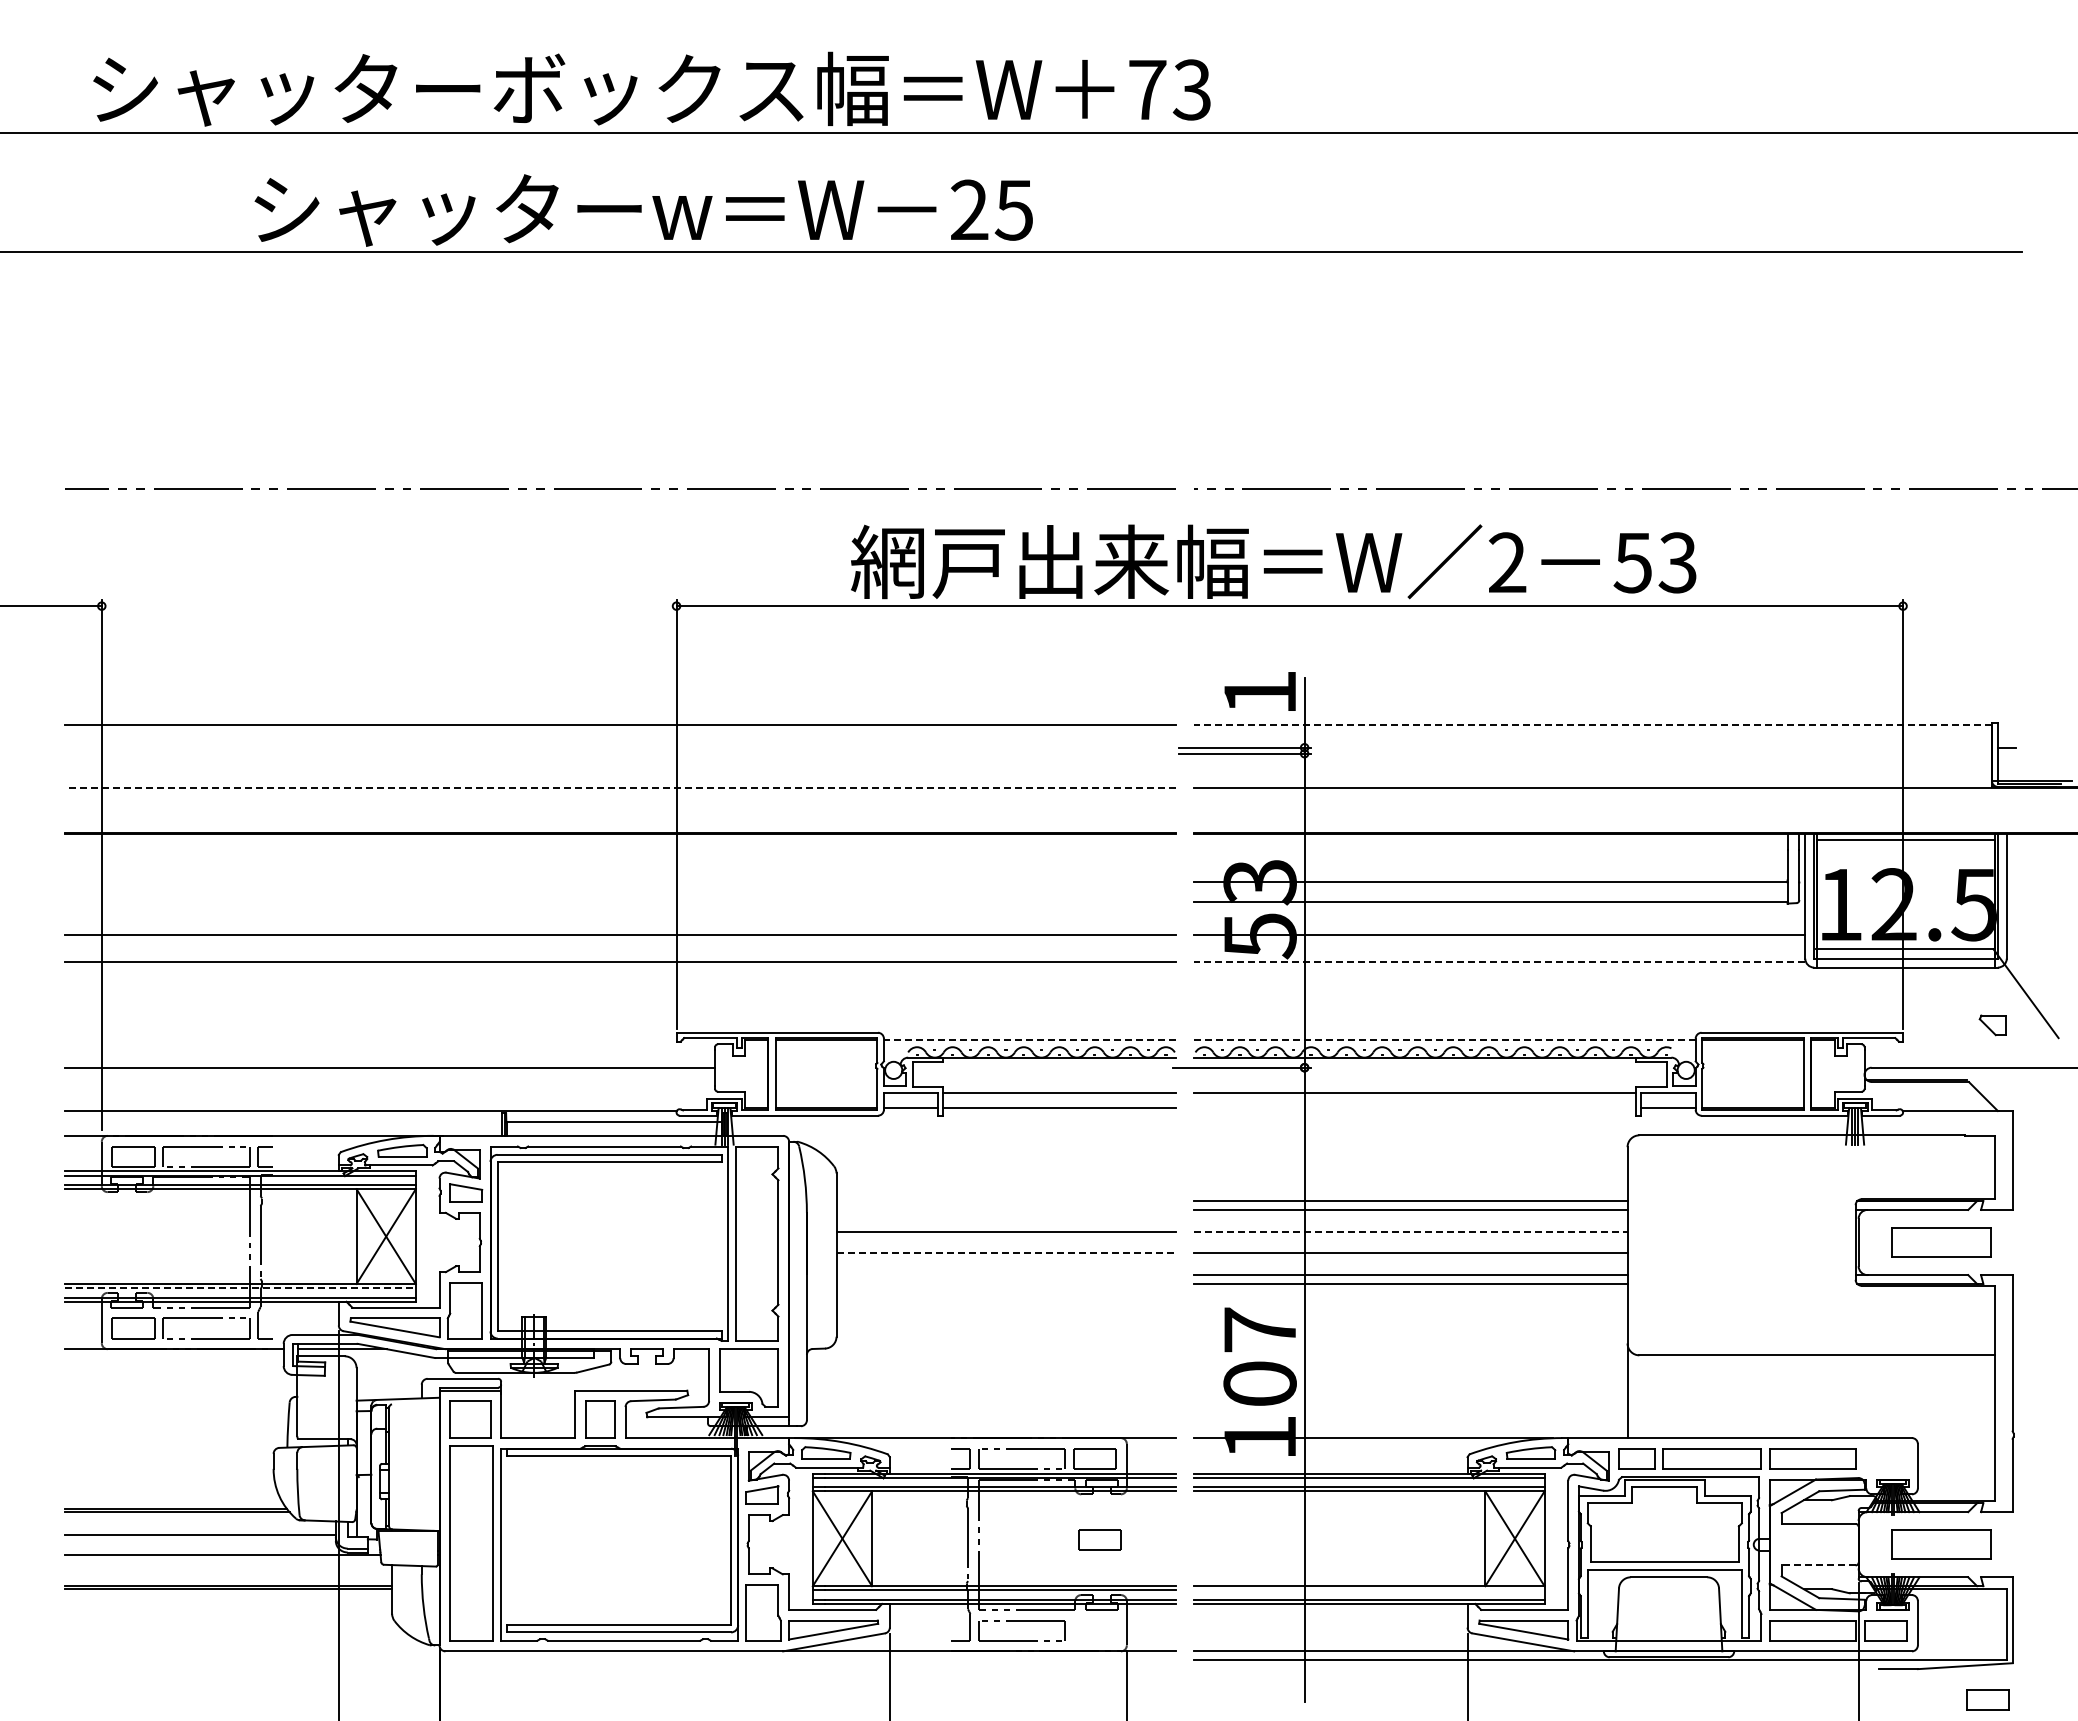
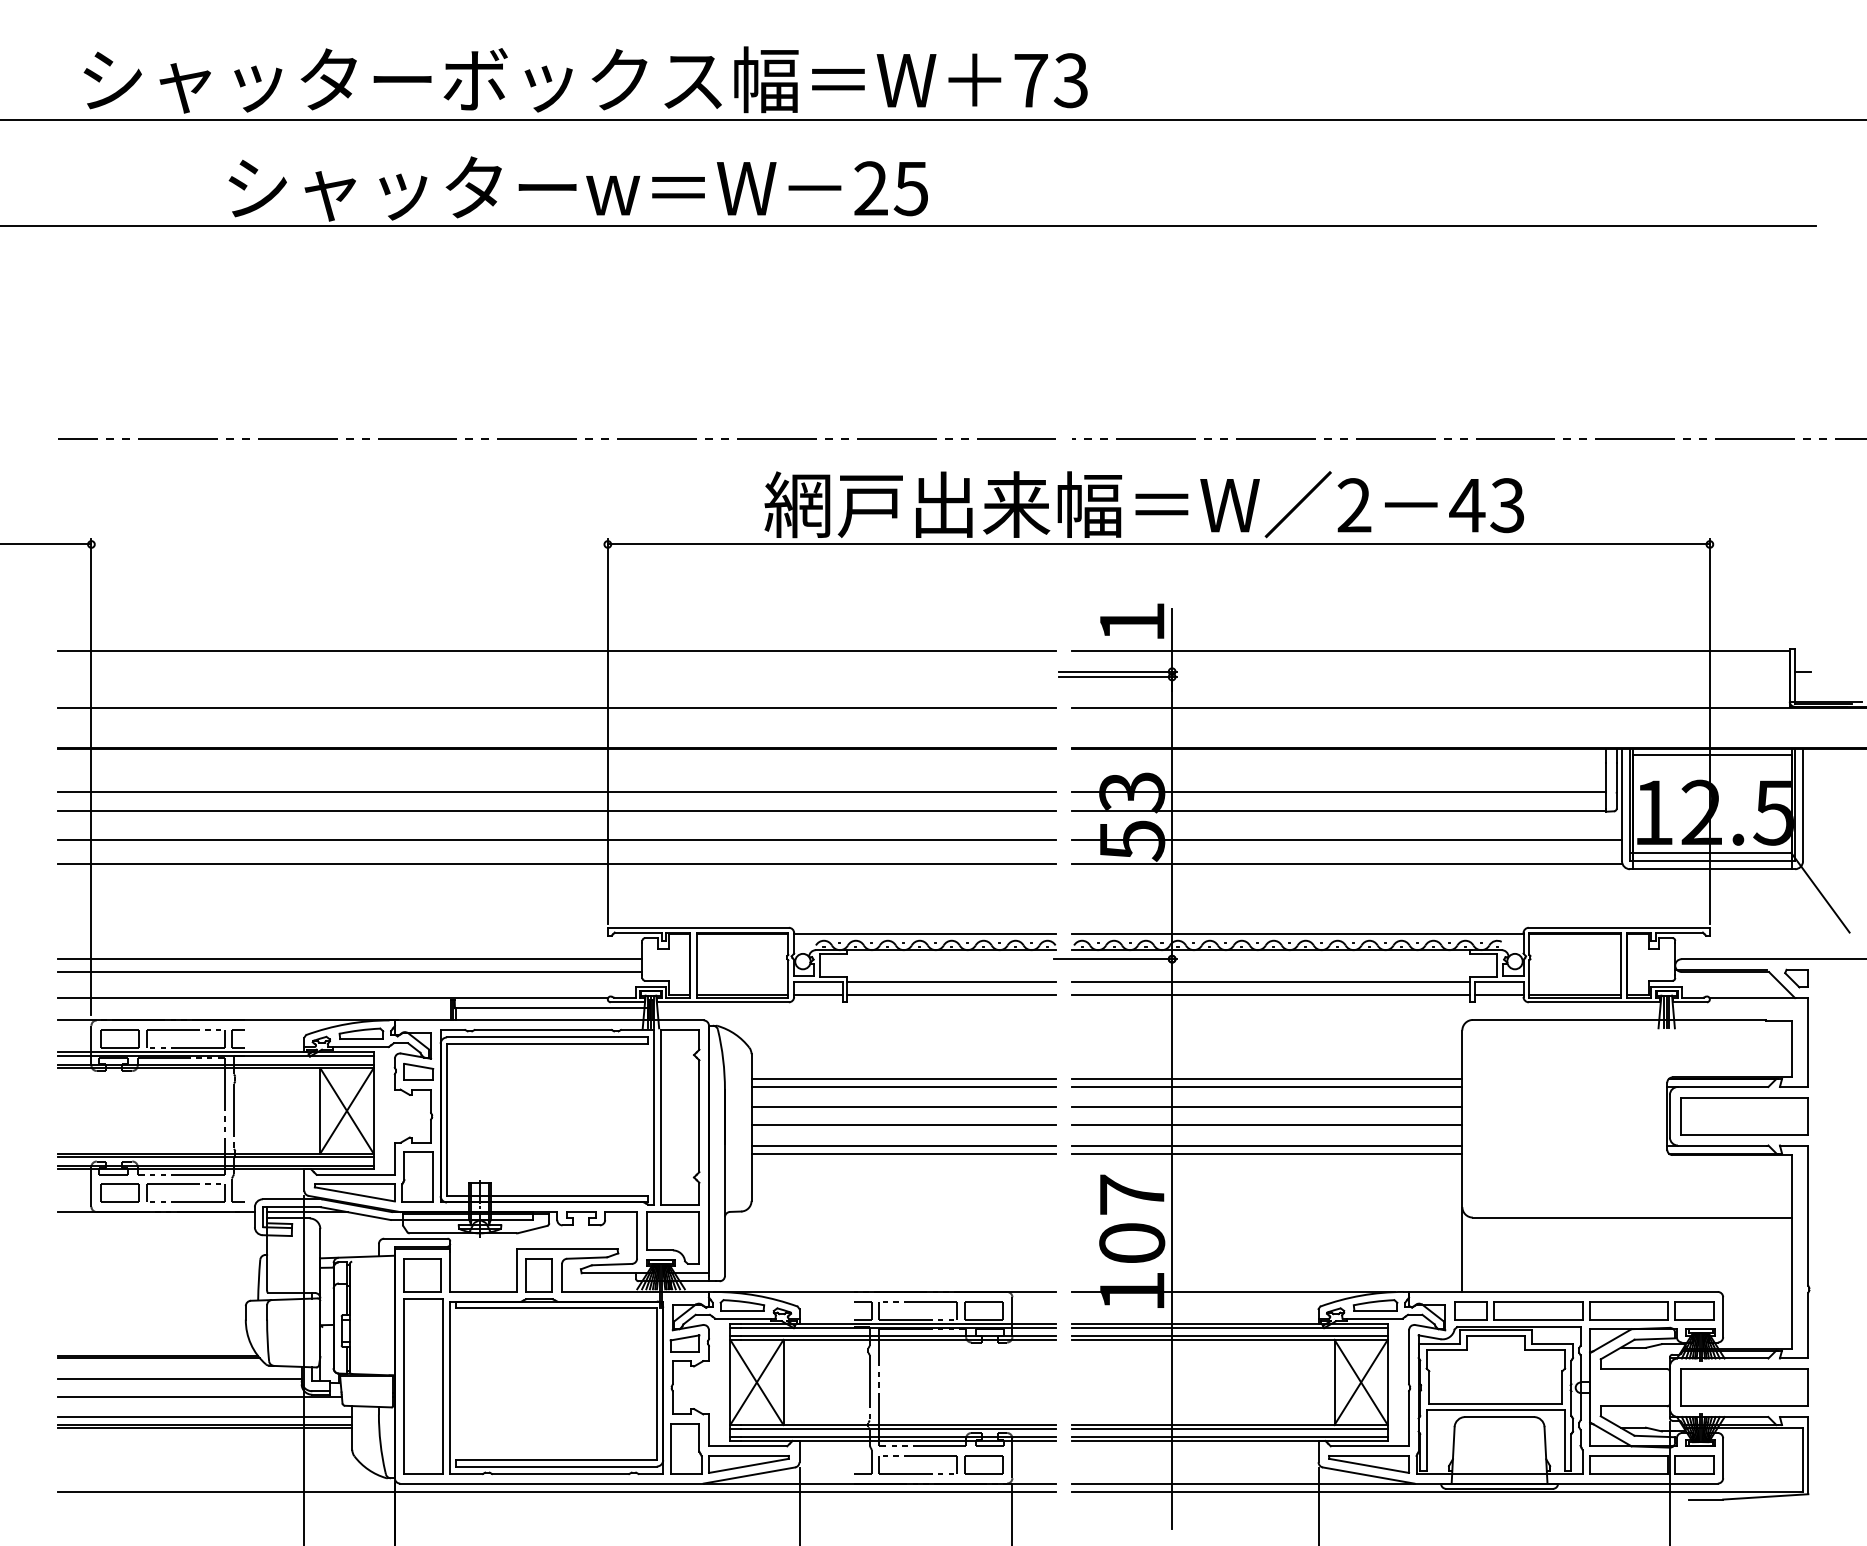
text: (1632, 563) -> (1466, 506), 53 -> 43
line: (1592, 724) -> (1430, 650), dashed -> solid
line: (619, 788) -> (556, 708), dashed -> solid
line: (619, 881) -> (556, 791), added
line: (619, 902) -> (556, 810), added
line: (1499, 961) -> (1347, 863), dashed -> solid
part: (1992, 1025) -> (1796, 978), moved
line: (1029, 1039) -> (924, 933), dashed -> solid
line: (1444, 1039) -> (1297, 933), dashed -> solid
line: (389, 1081) -> (349, 971), added
line: (1414, 1108) -> (1270, 995), added
line: (1005, 1201) -> (903, 1079), added
line: (1005, 1209) -> (903, 1086), added
line: (1411, 1232) -> (1268, 1107), dashed -> solid
part: (1941, 1242) -> (1744, 1116), size x1.43
line: (1006, 1252) -> (904, 1125), dashed -> solid
line: (1005, 1275) -> (903, 1145), added
line: (1005, 1284) -> (903, 1153), added
line: (240, 1288) -> (216, 1157), dashed -> solid
part: (1099, 1539) -> (983, 1464), moved
part: (1941, 1544) -> (1744, 1387), size x1.43
line: (1818, 1565) -> (1633, 1406), dashed -> solid
line: (228, 1577) -> (205, 1417), added
line: (1368, 1590) -> (1229, 1428), added
line: (619, 1660) -> (556, 1491), added
part: (1987, 1699) -> (1694, 1310), moved

